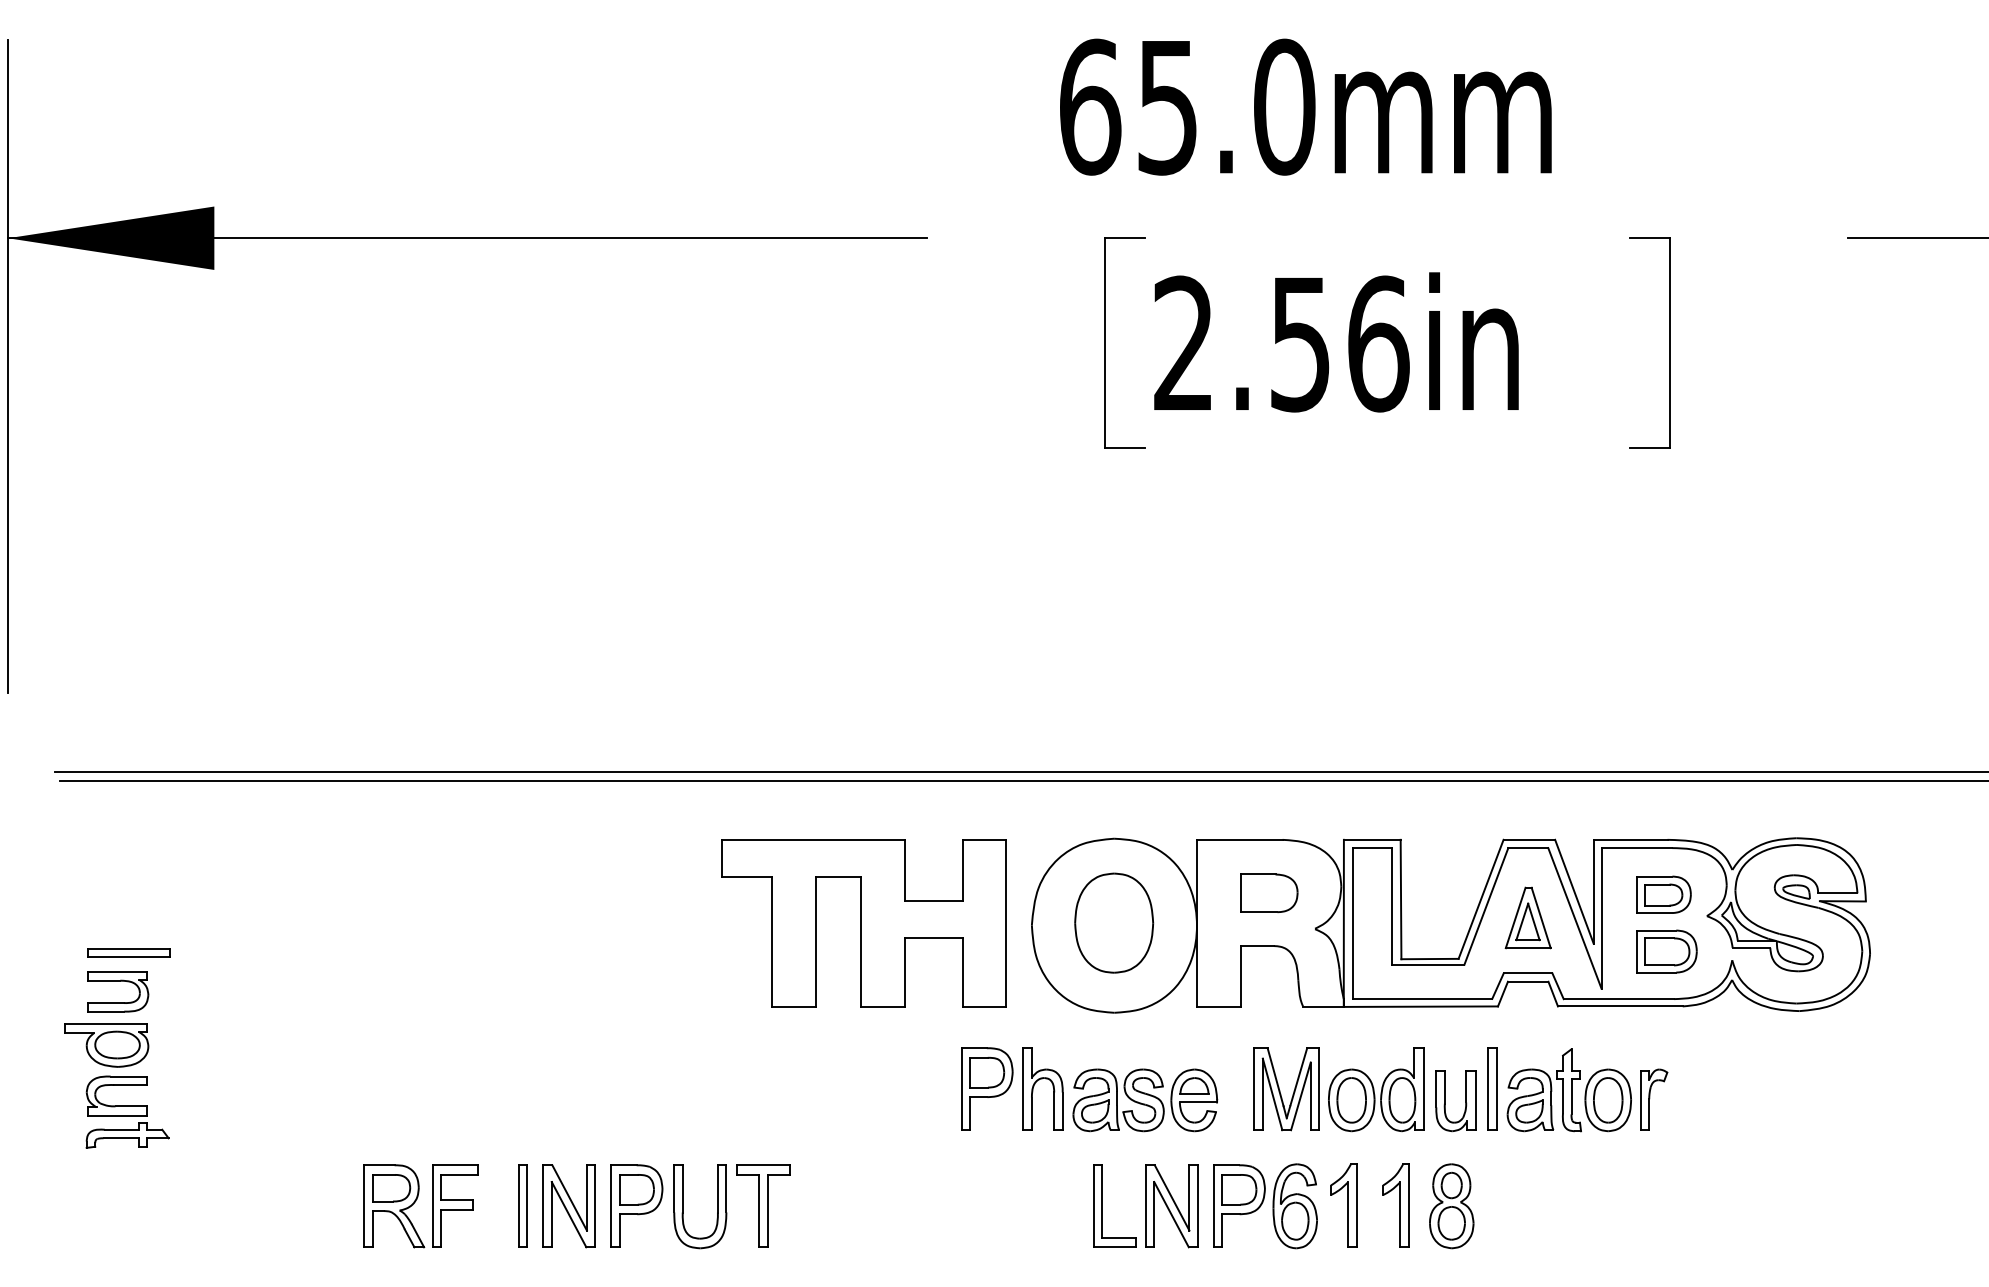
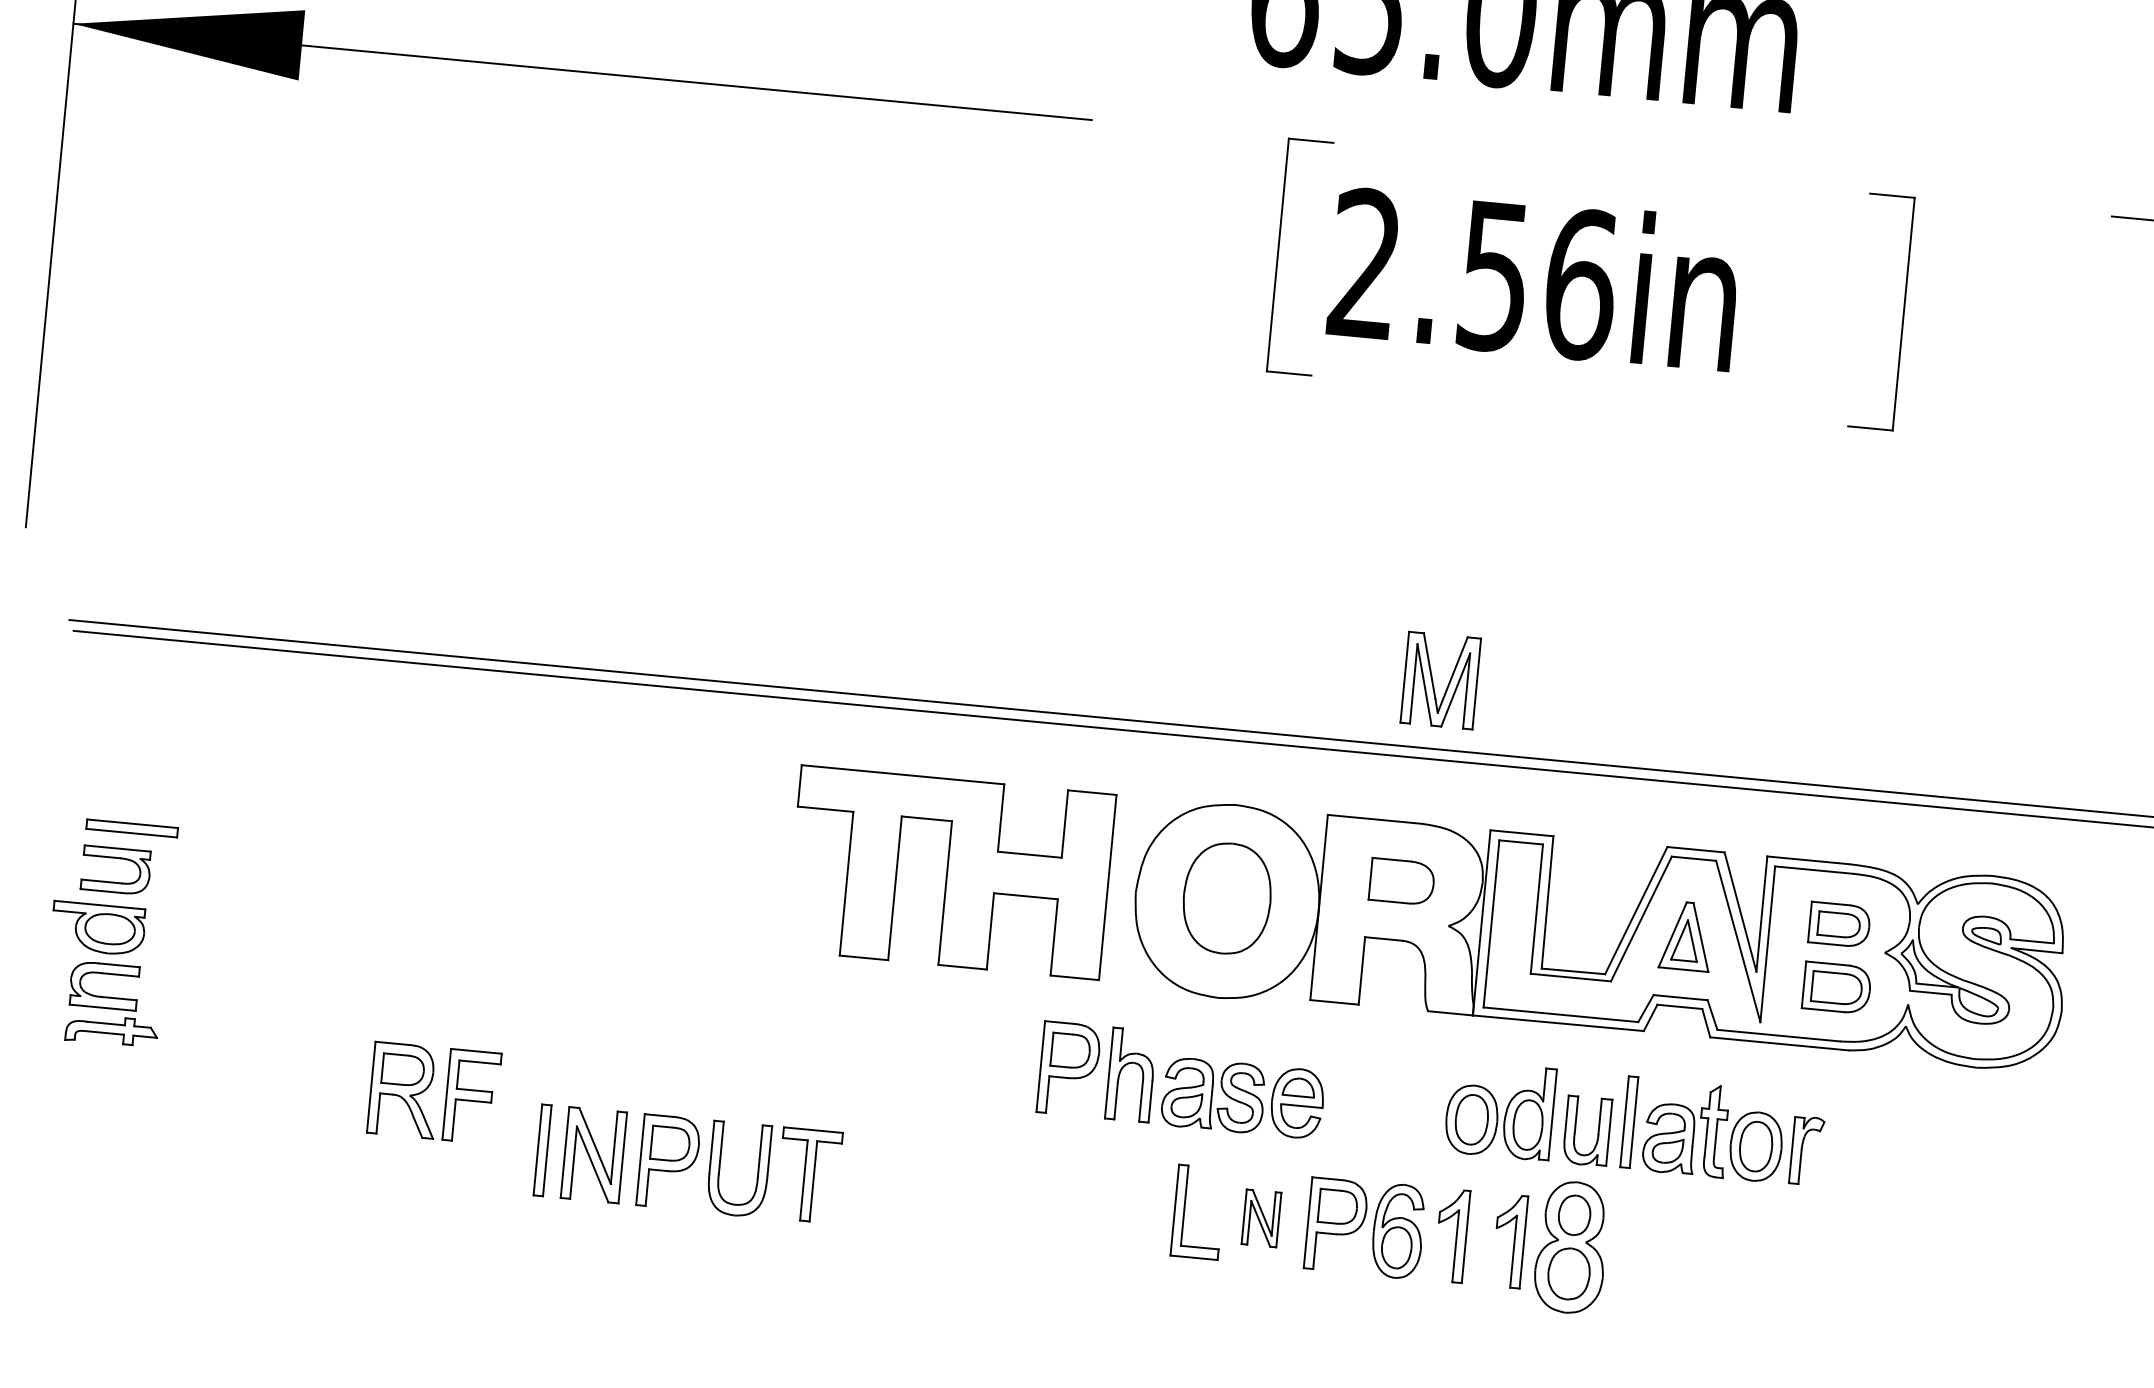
part: (1280, 1090) -> (1433, 681), moved
part: (416, 1201) -> (429, 1087), moved
part: (1171, 1206) -> (1261, 1218), size x0.6
part: (1451, 1206) -> (1571, 1247), size x1.4

